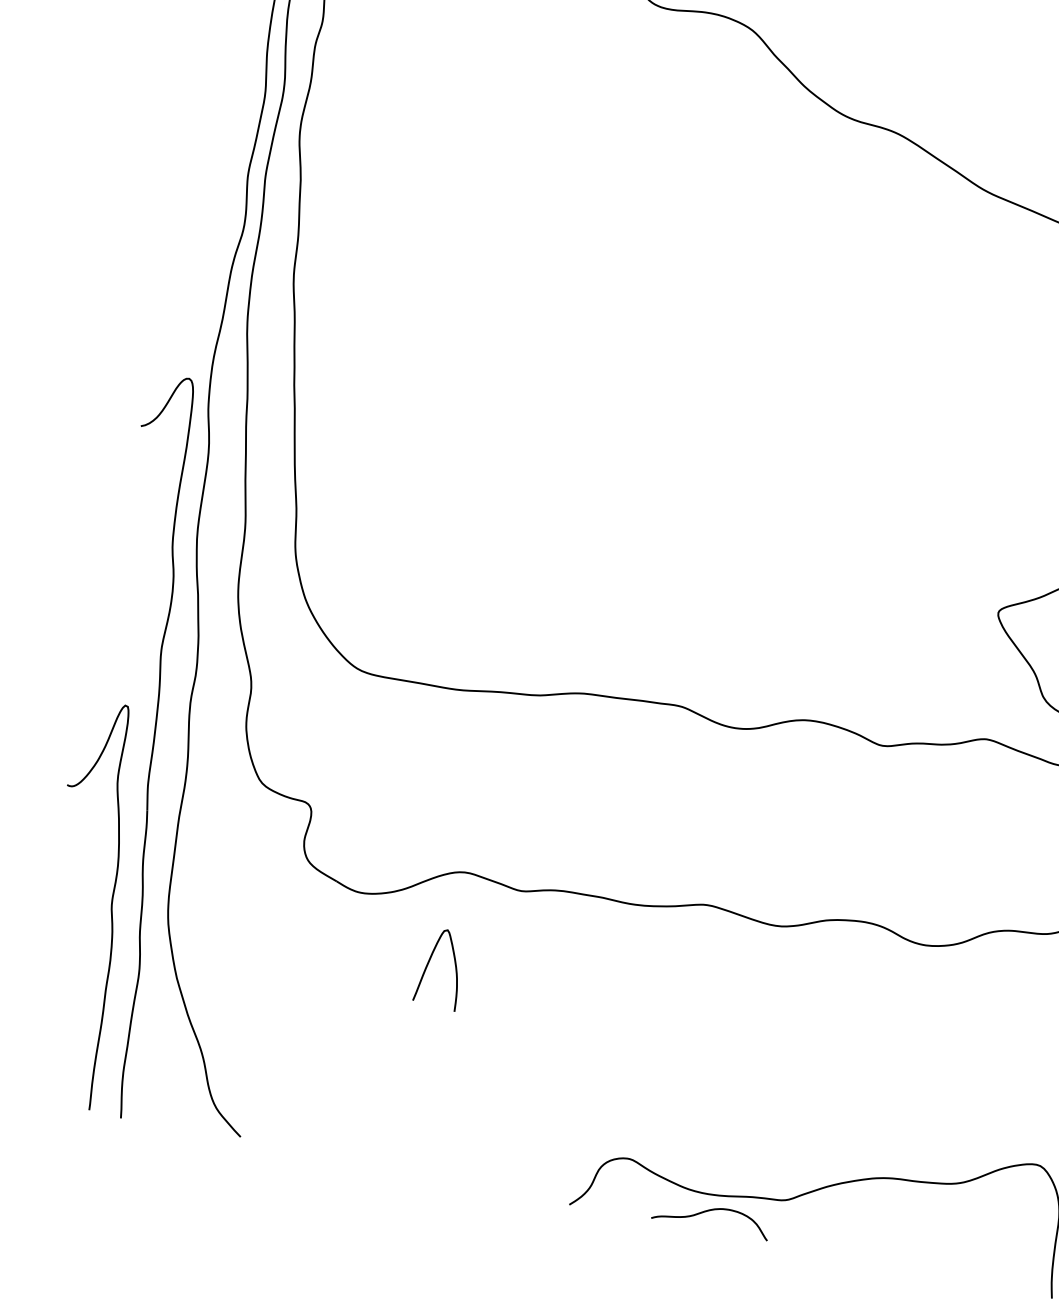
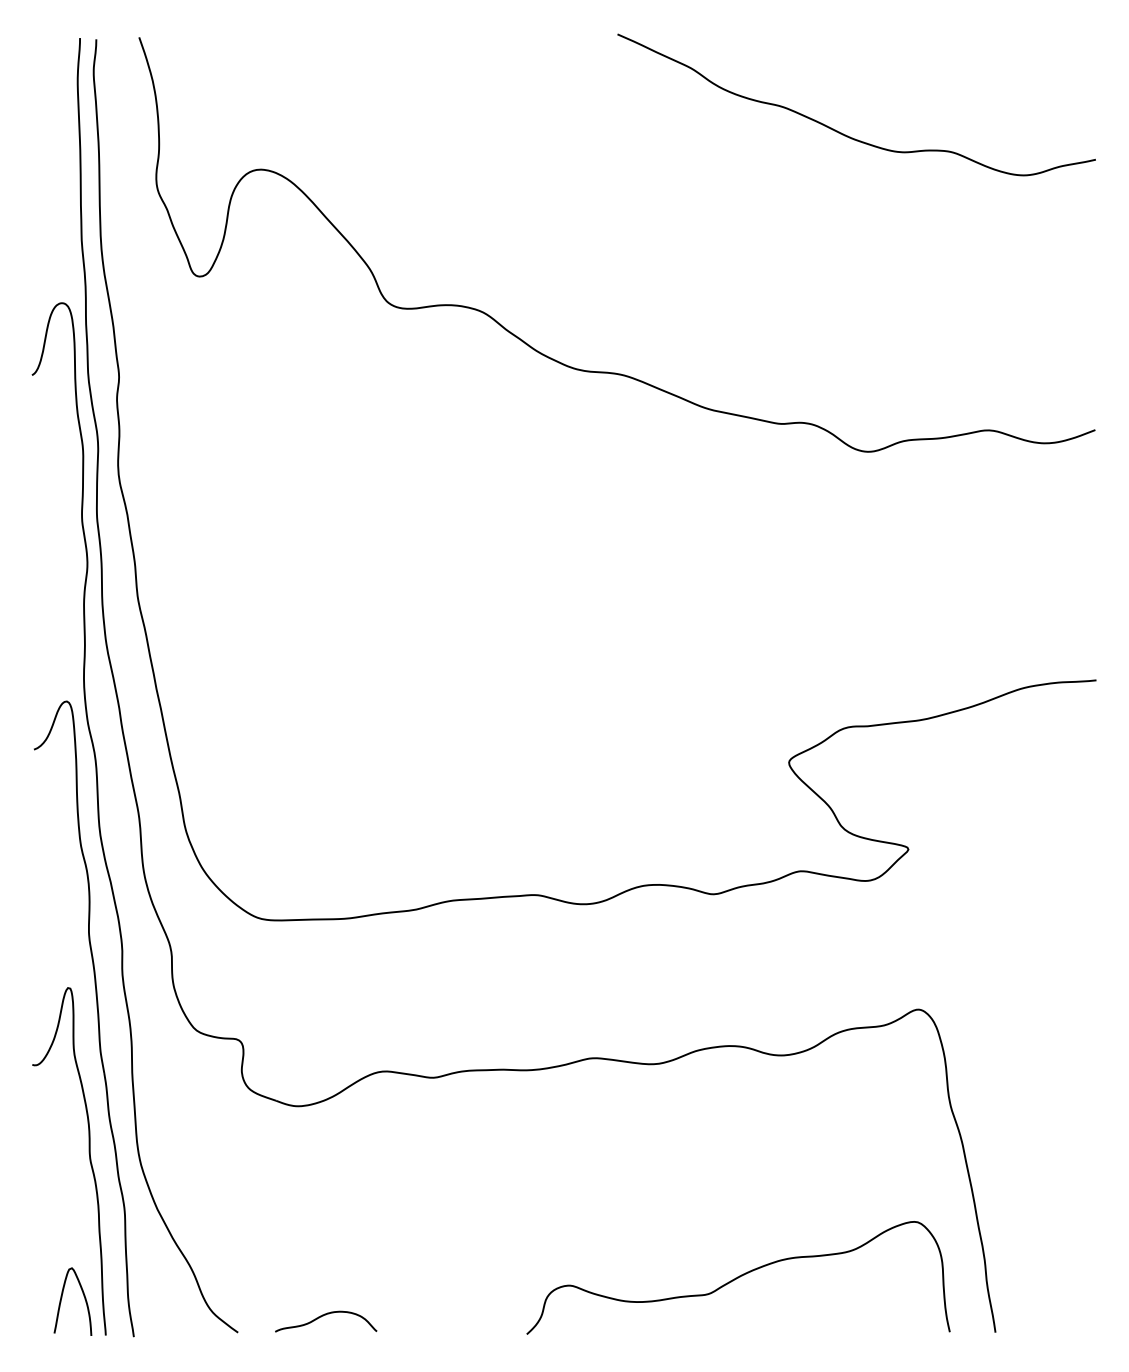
curve: (430, 962) -> (62, 1298), moved
curve: (709, 1211) -> (323, 1316), moved

